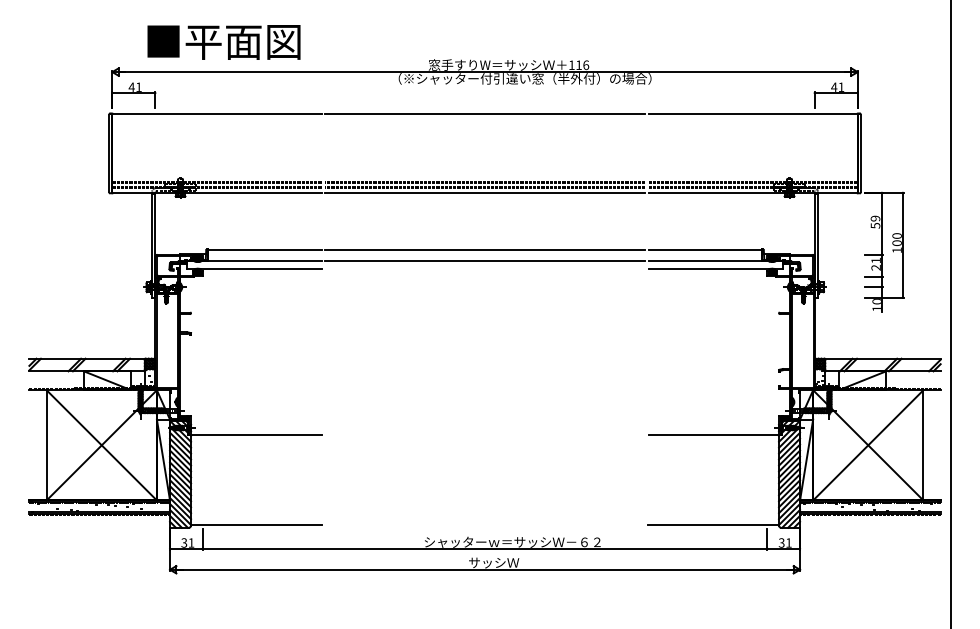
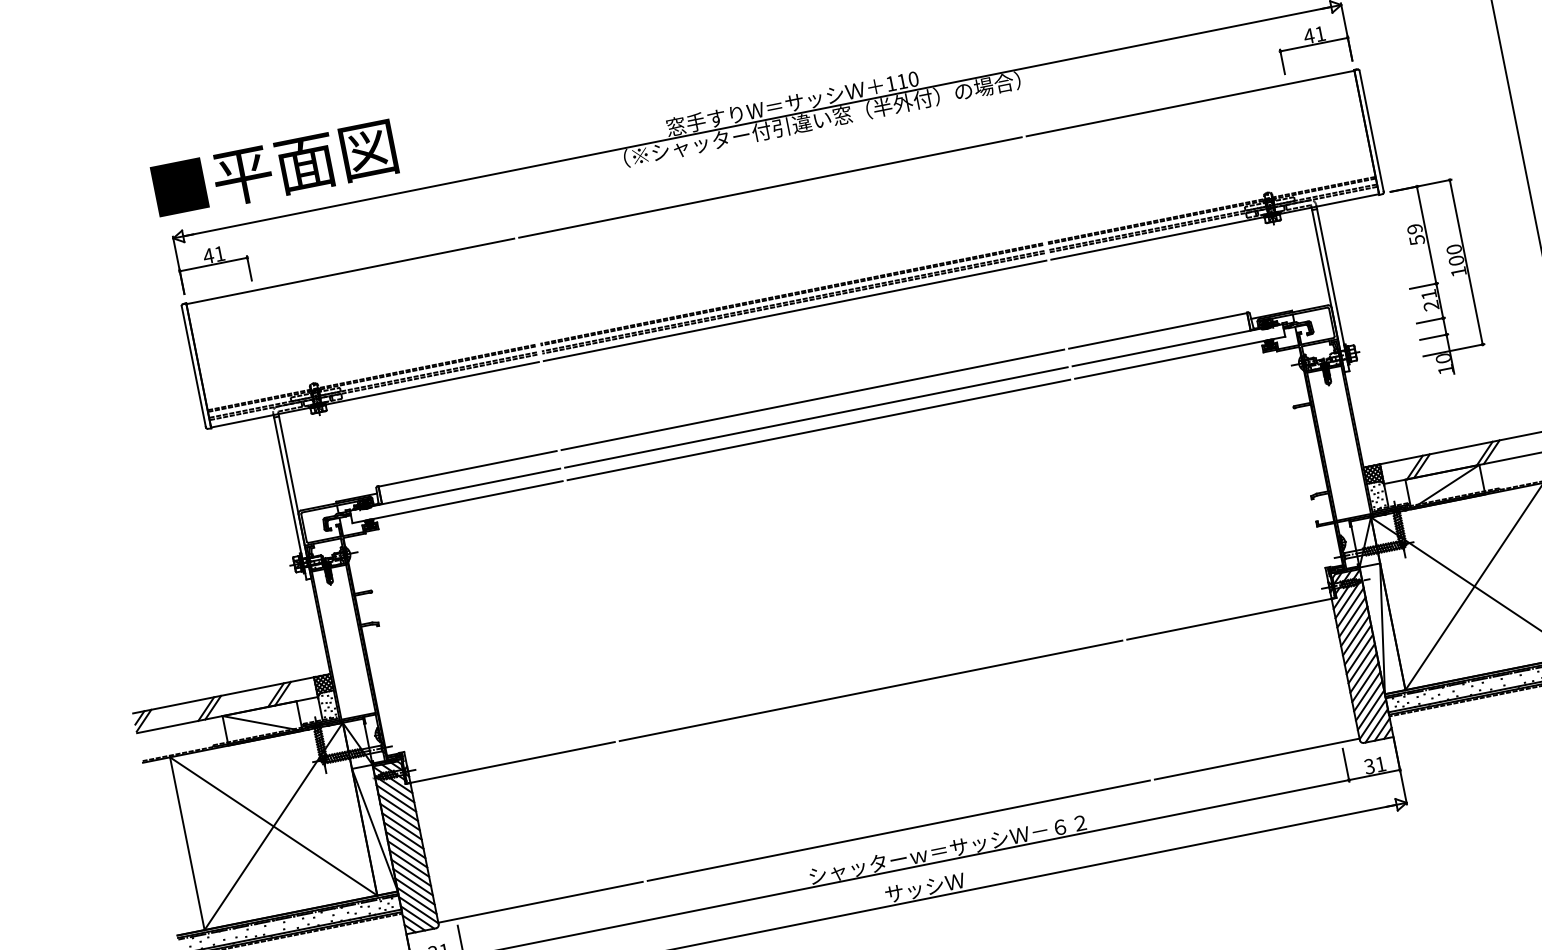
text: (223, 42) -> (274, 170), moved
text: (586, 64) -> (913, 78), 116 -> 110
line: (484, 268) -> (817, 429), added
line: (484, 435) -> (870, 691), added
line: (484, 524) -> (898, 830), added

